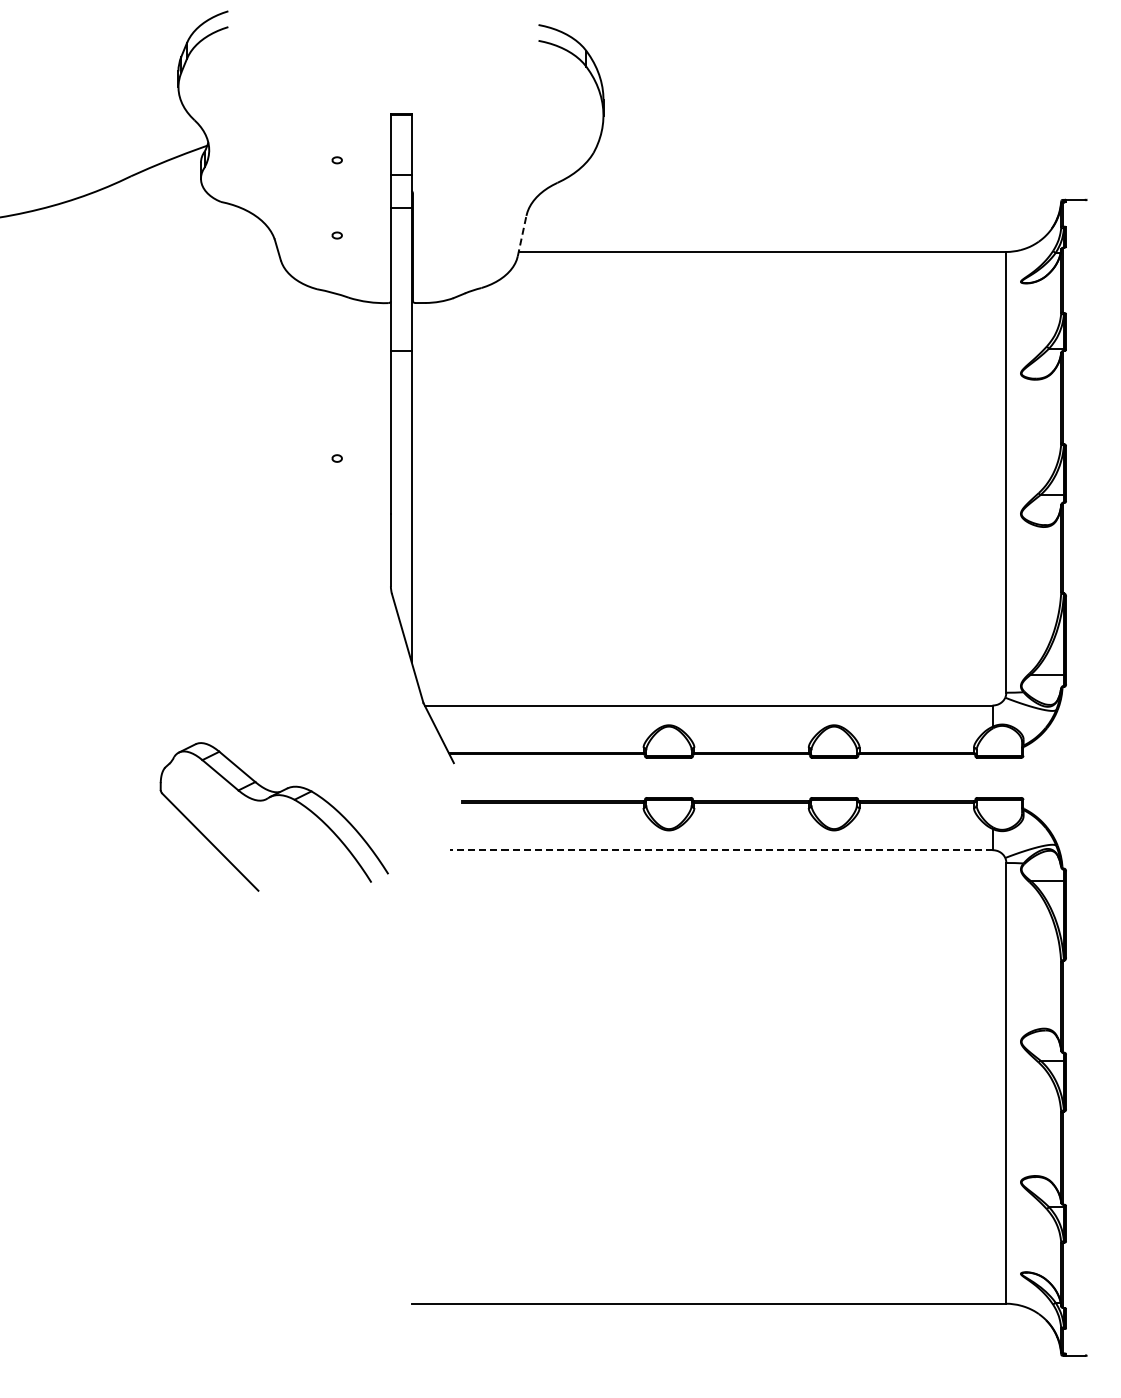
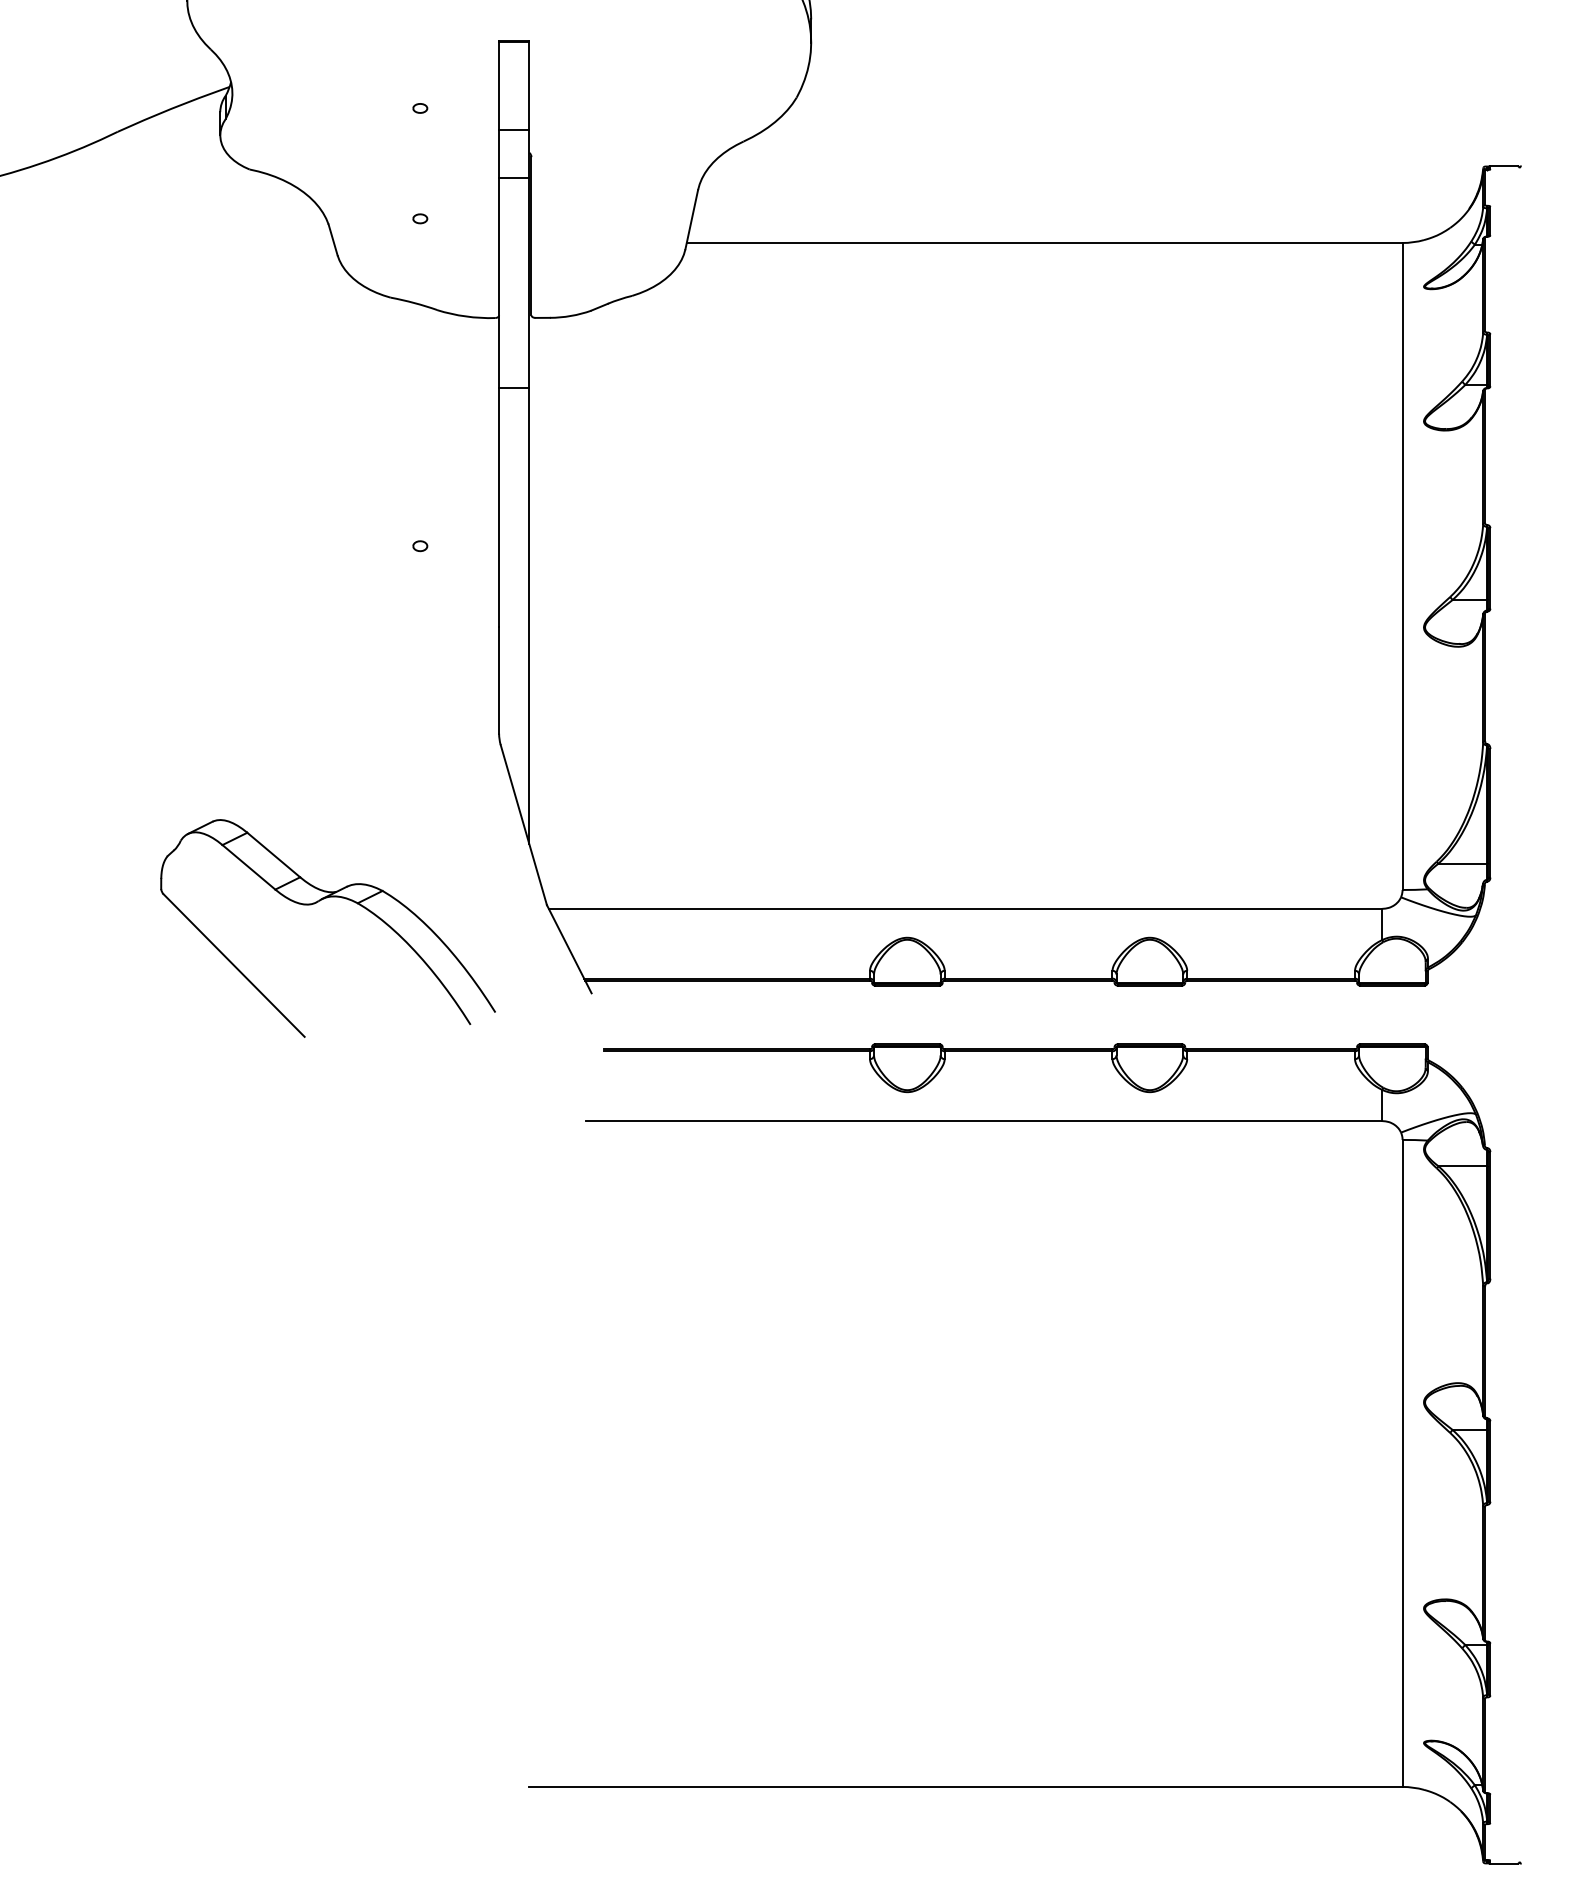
line: (522, 236) -> (692, 220), dashed -> solid
part: (266, 800) -> (316, 904), moved
line: (720, 850) -> (982, 1121), dashed -> solid

